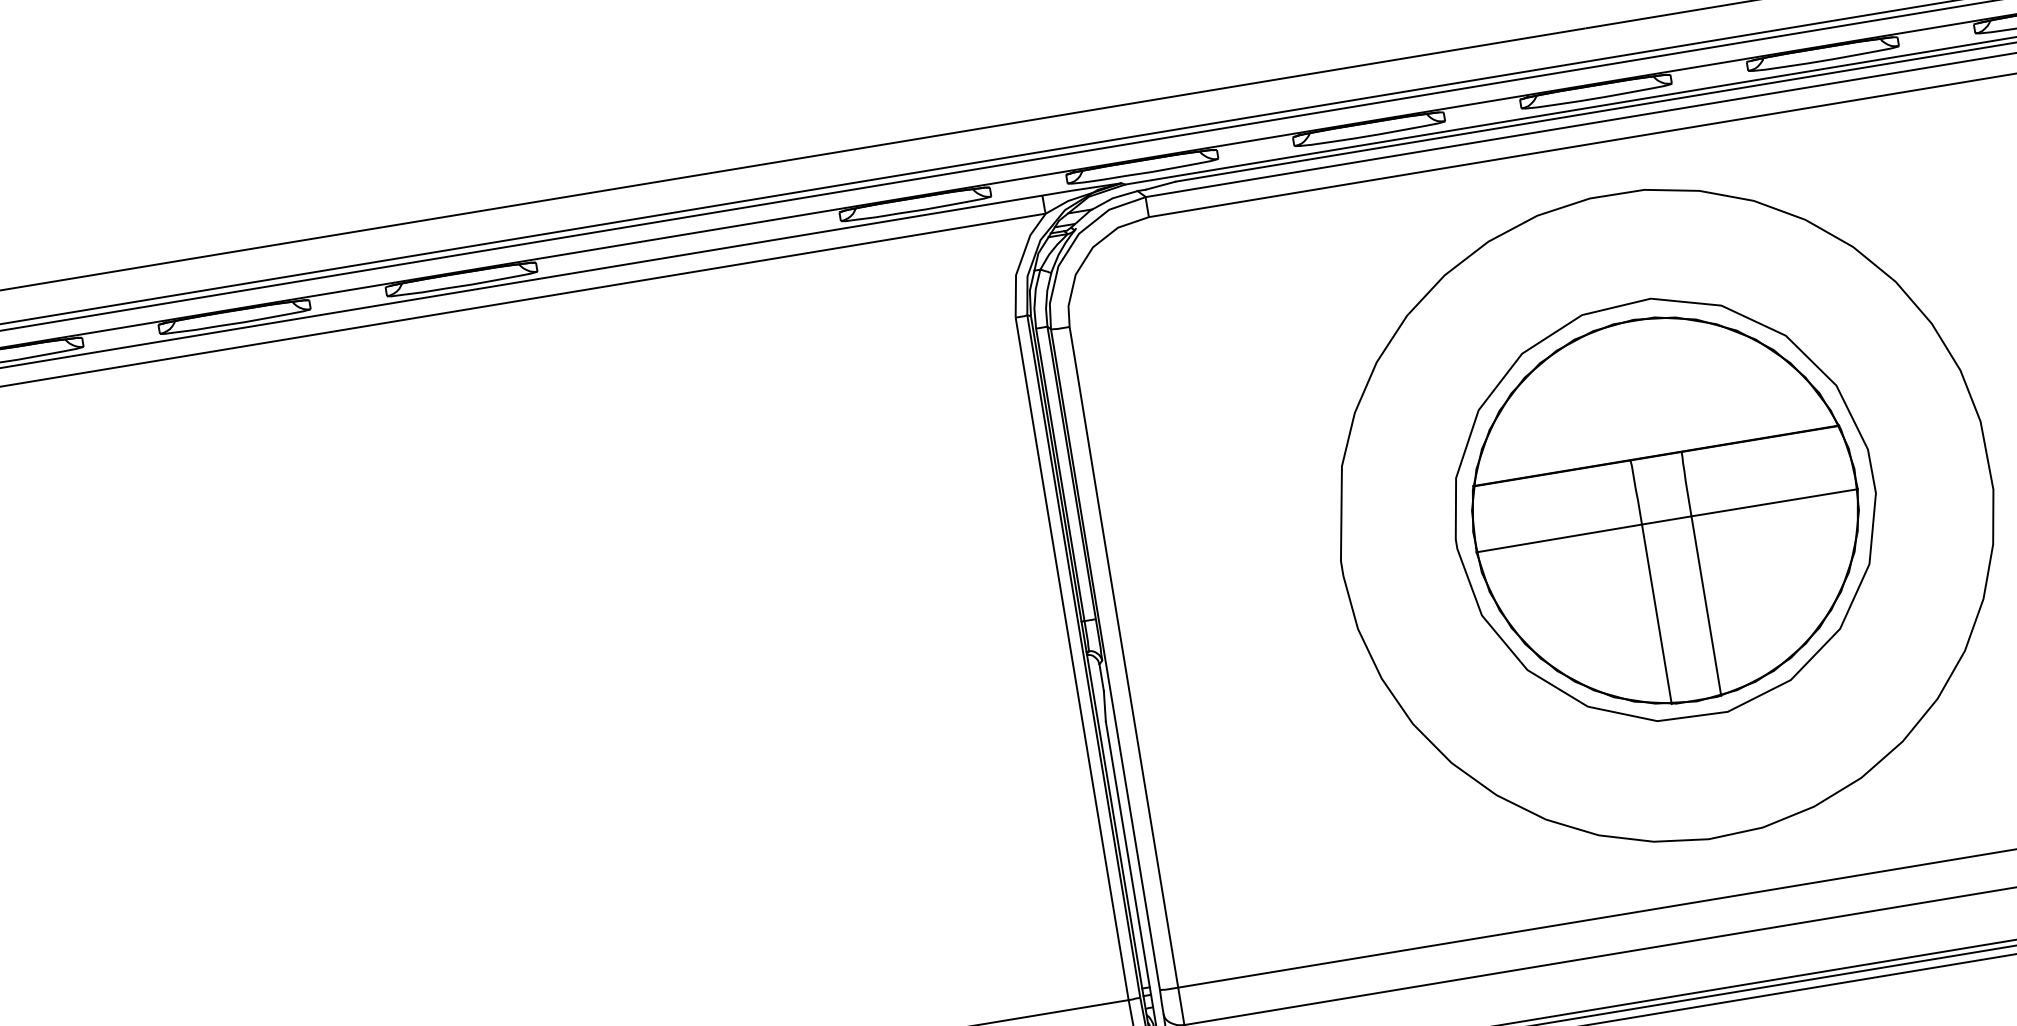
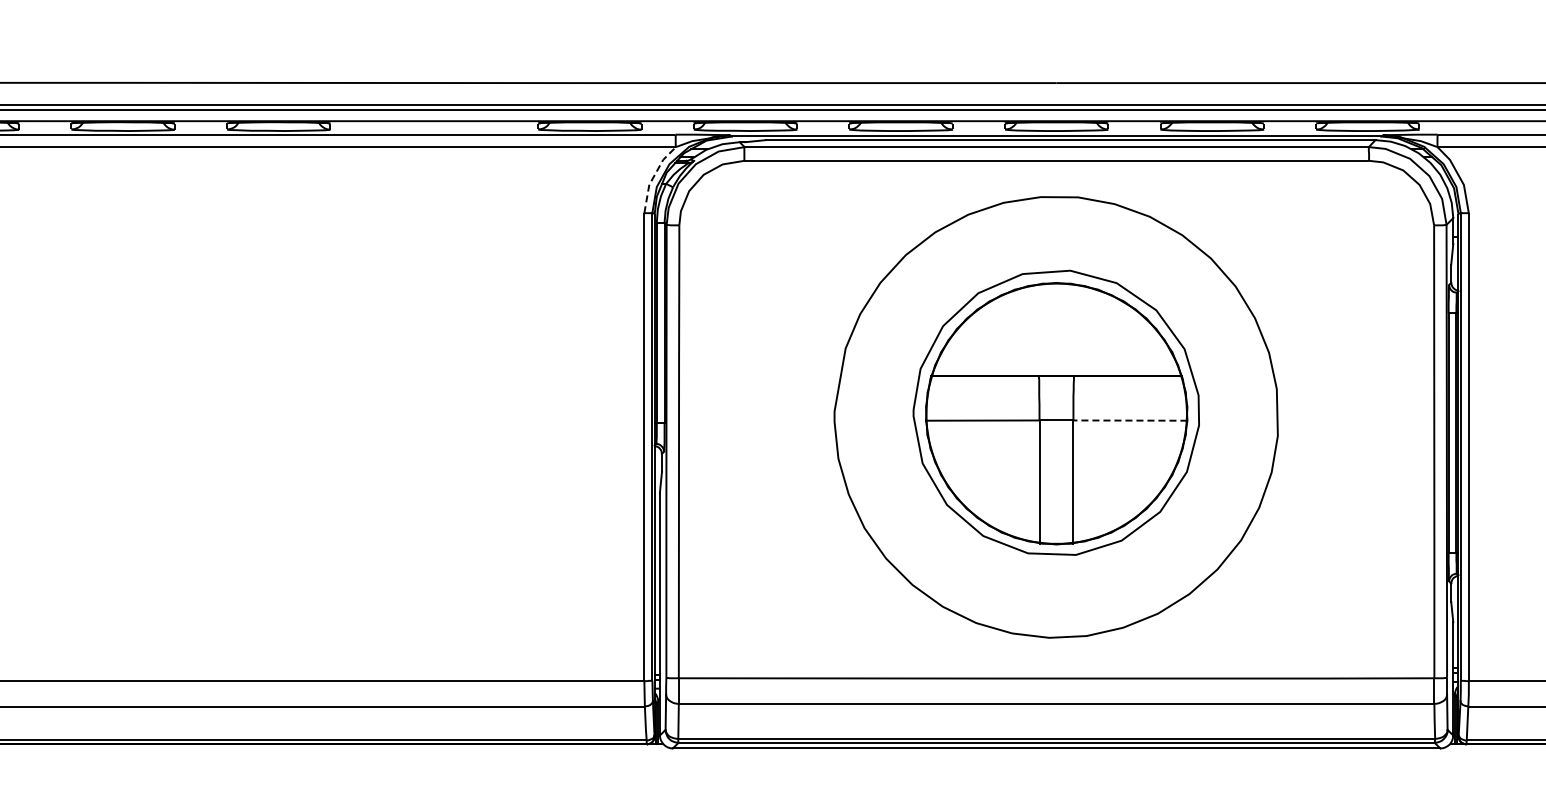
line: (1020, 263) -> (653, 177), solid -> dashed
line: (1773, 502) -> (1129, 420), solid -> dashed

